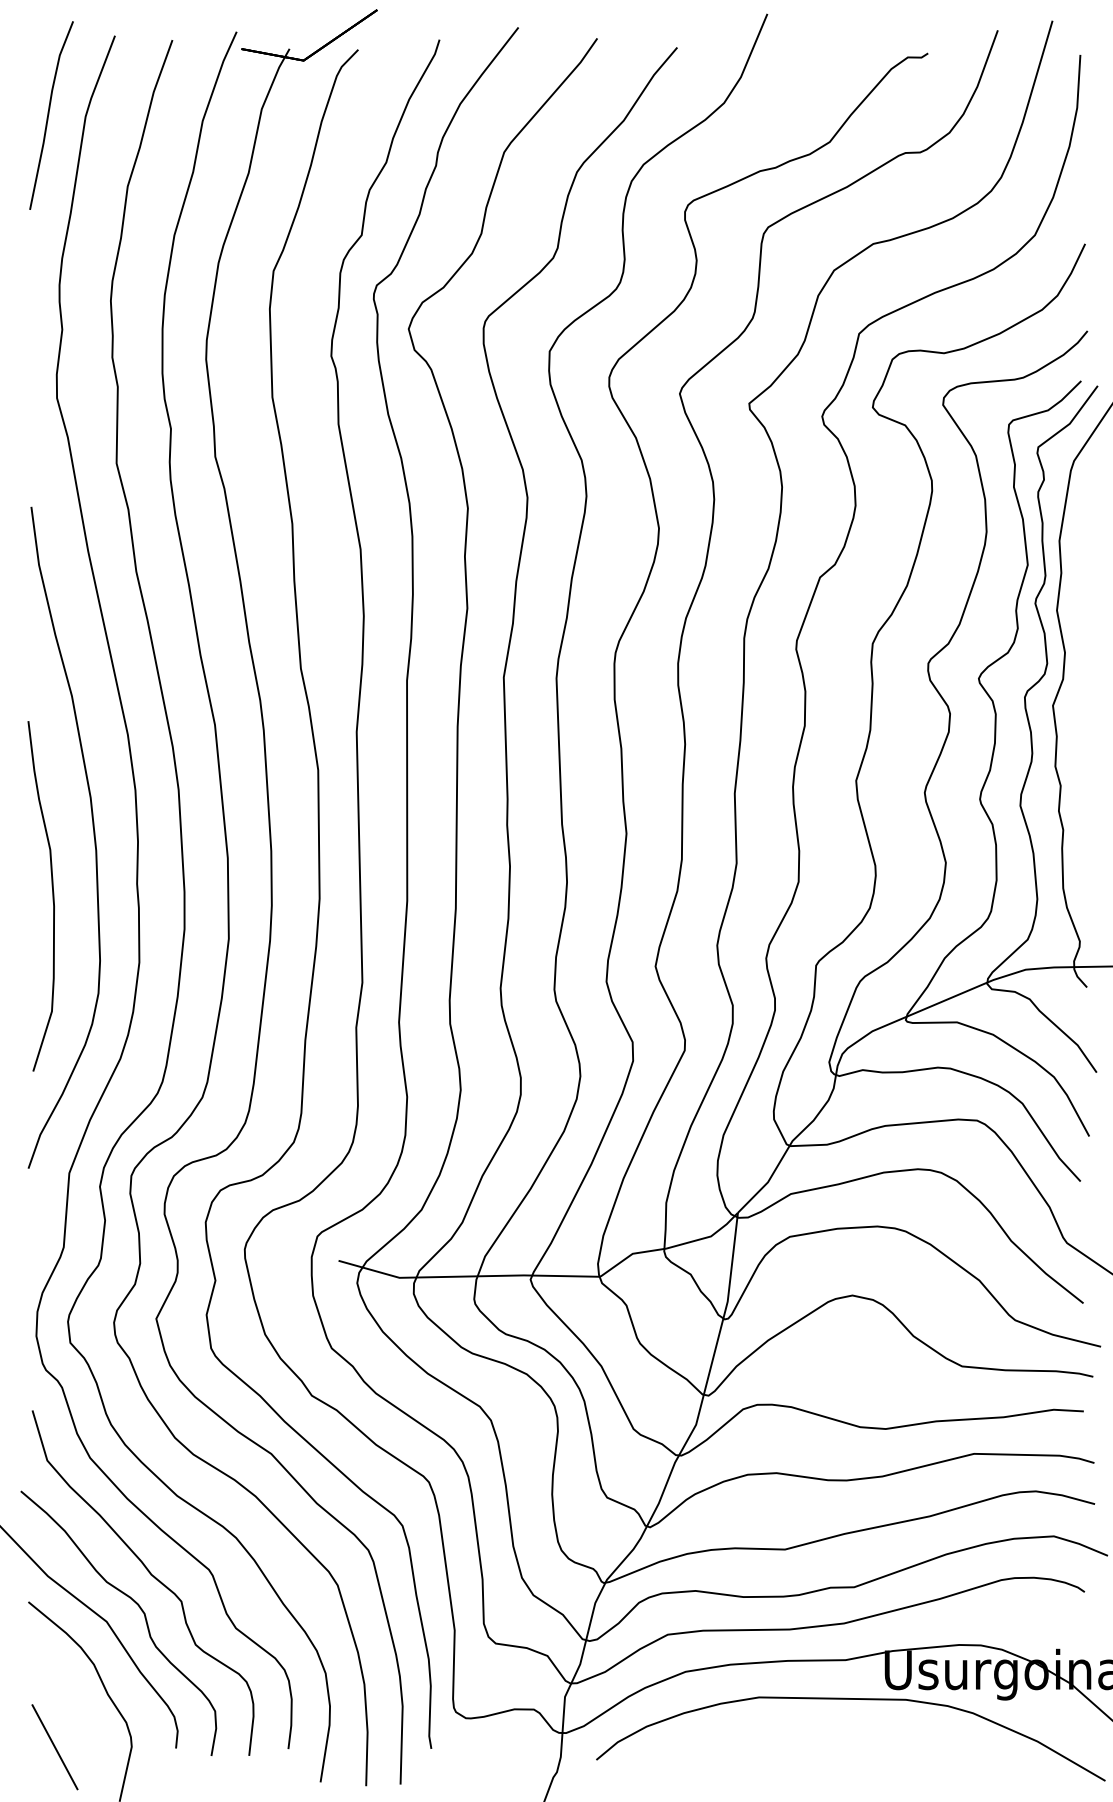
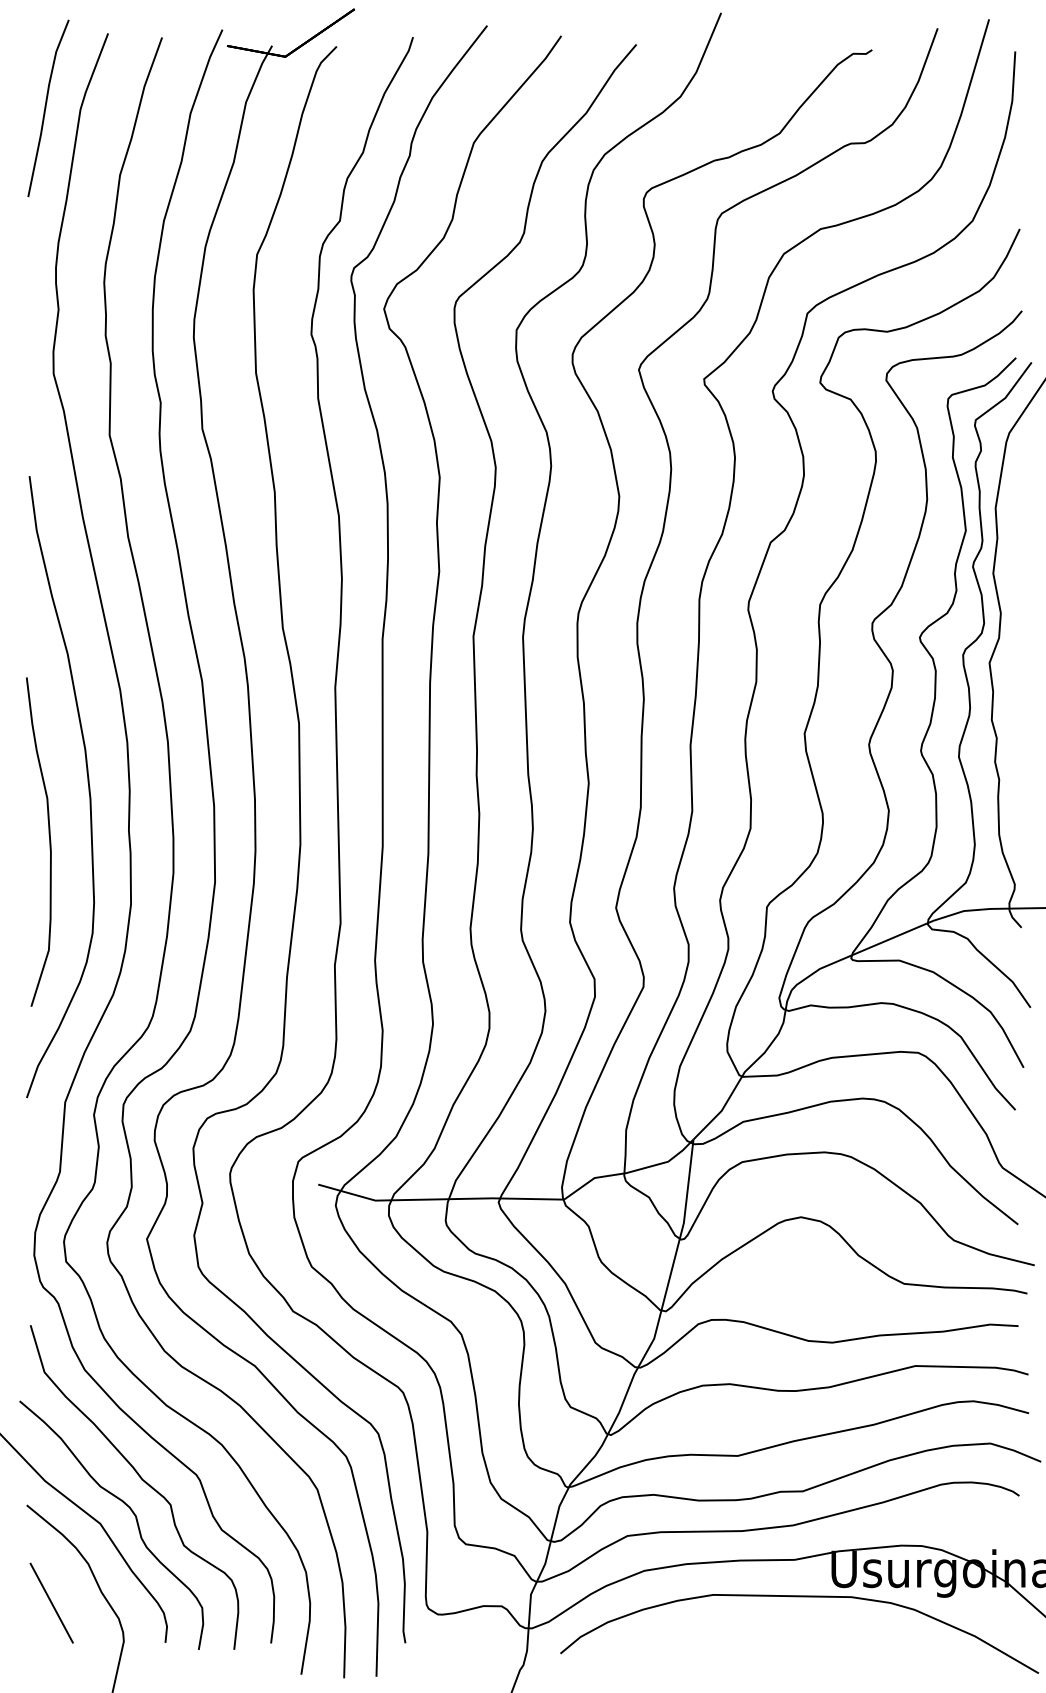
line: (54, 1747) -> (51, 1603), moved

